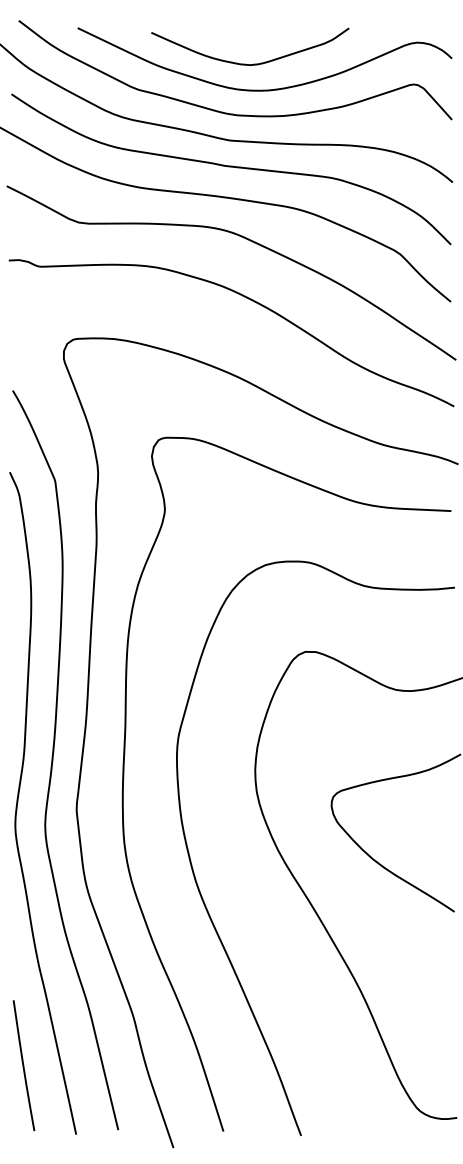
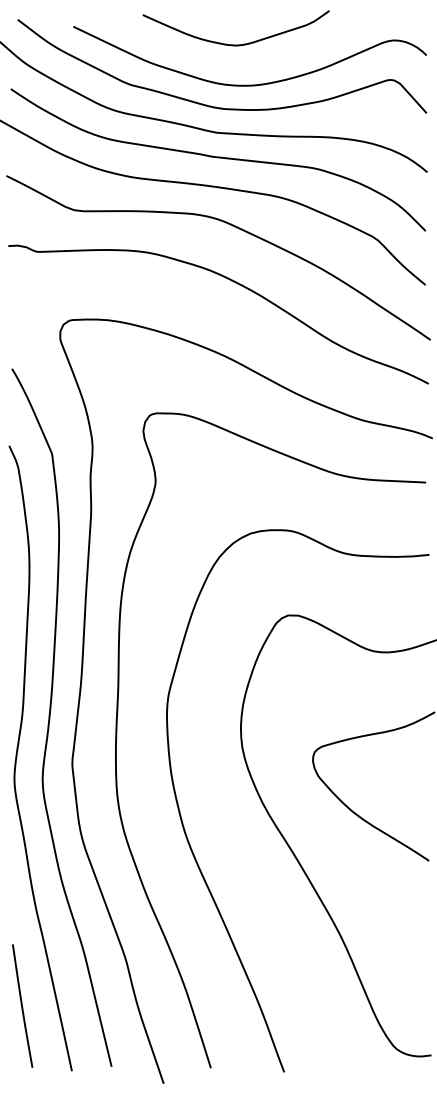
curve: (249, 63) -> (235, 44), moved

